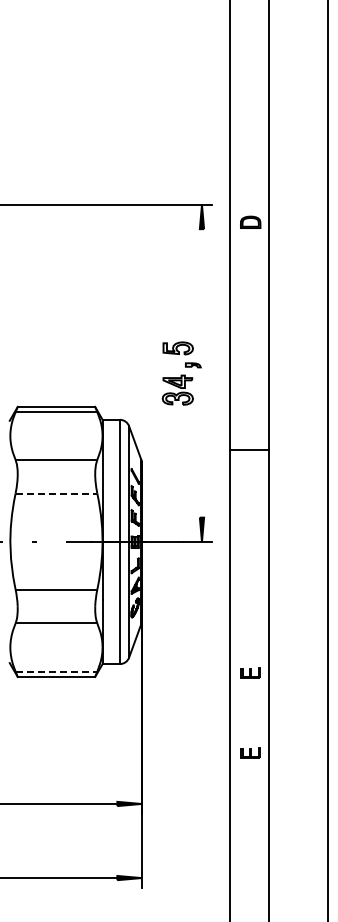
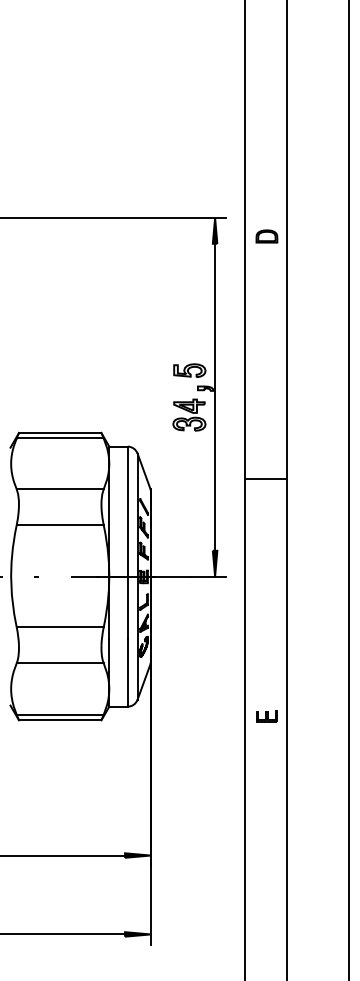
line: (201, 373) -> (214, 397), added
line: (56, 493) -> (60, 525), dashed -> solid
line: (56, 671) -> (60, 714), dashed -> solid
part: (250, 752) -> (266, 800), removed

